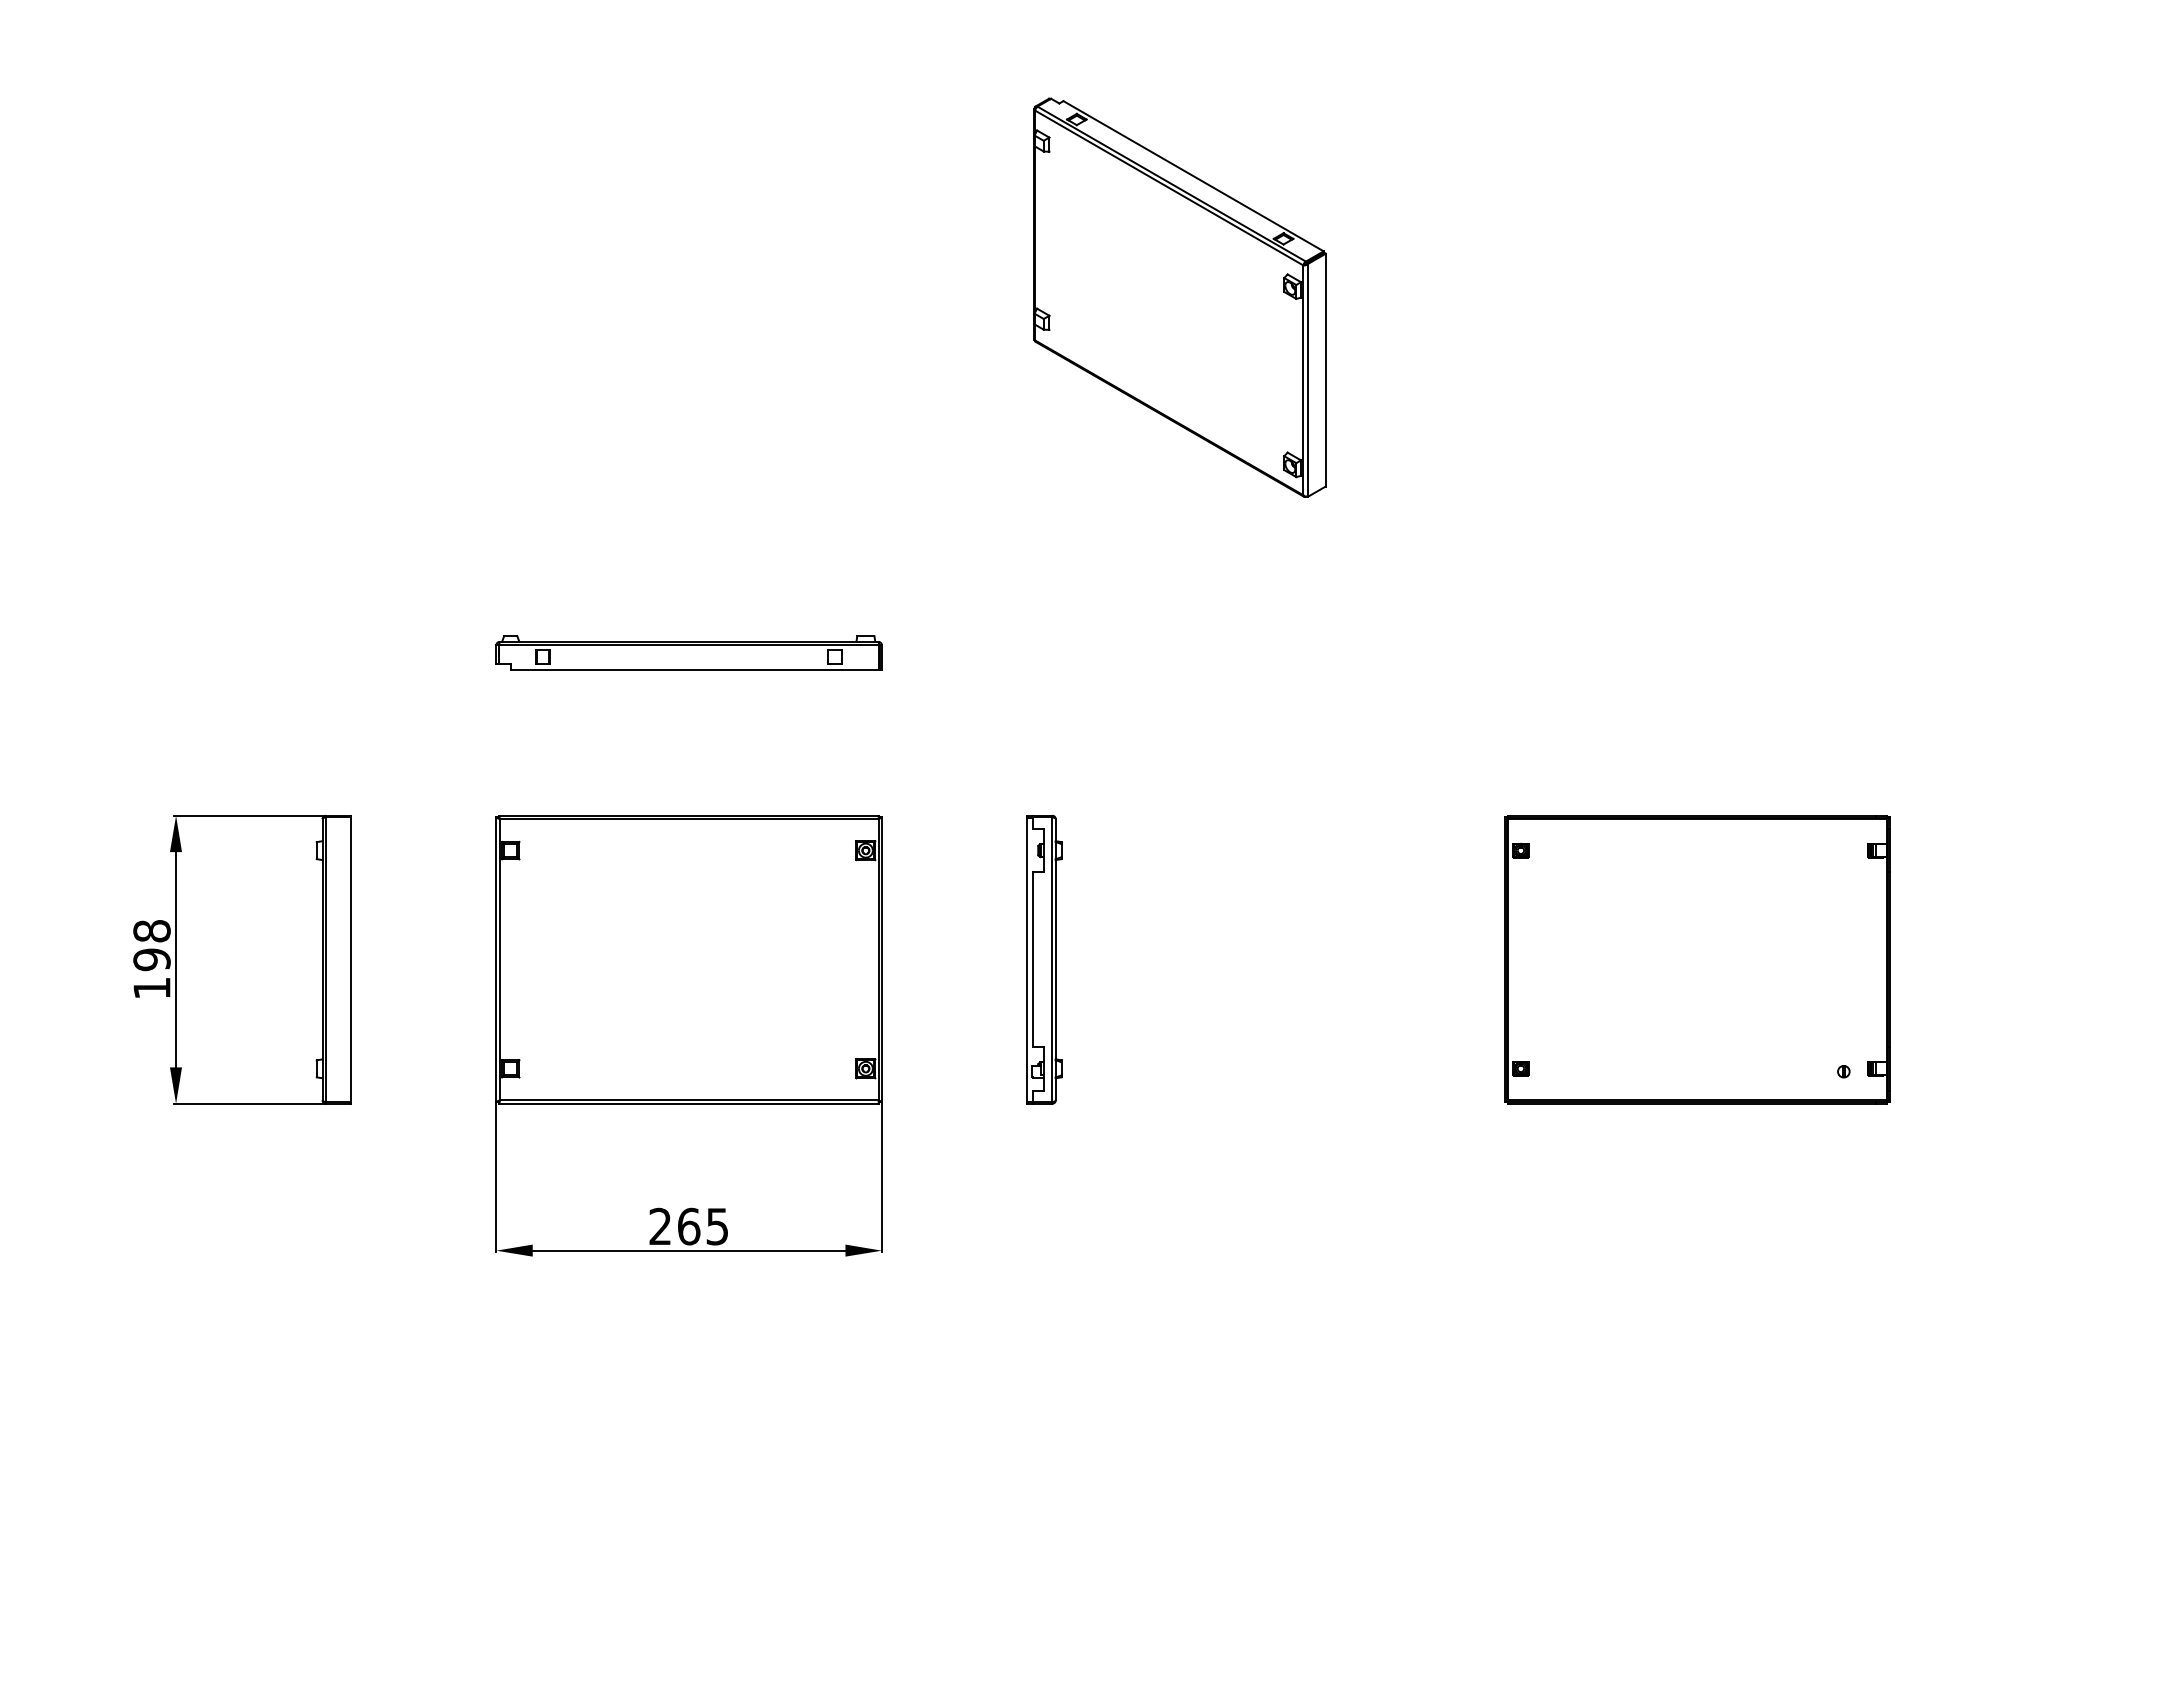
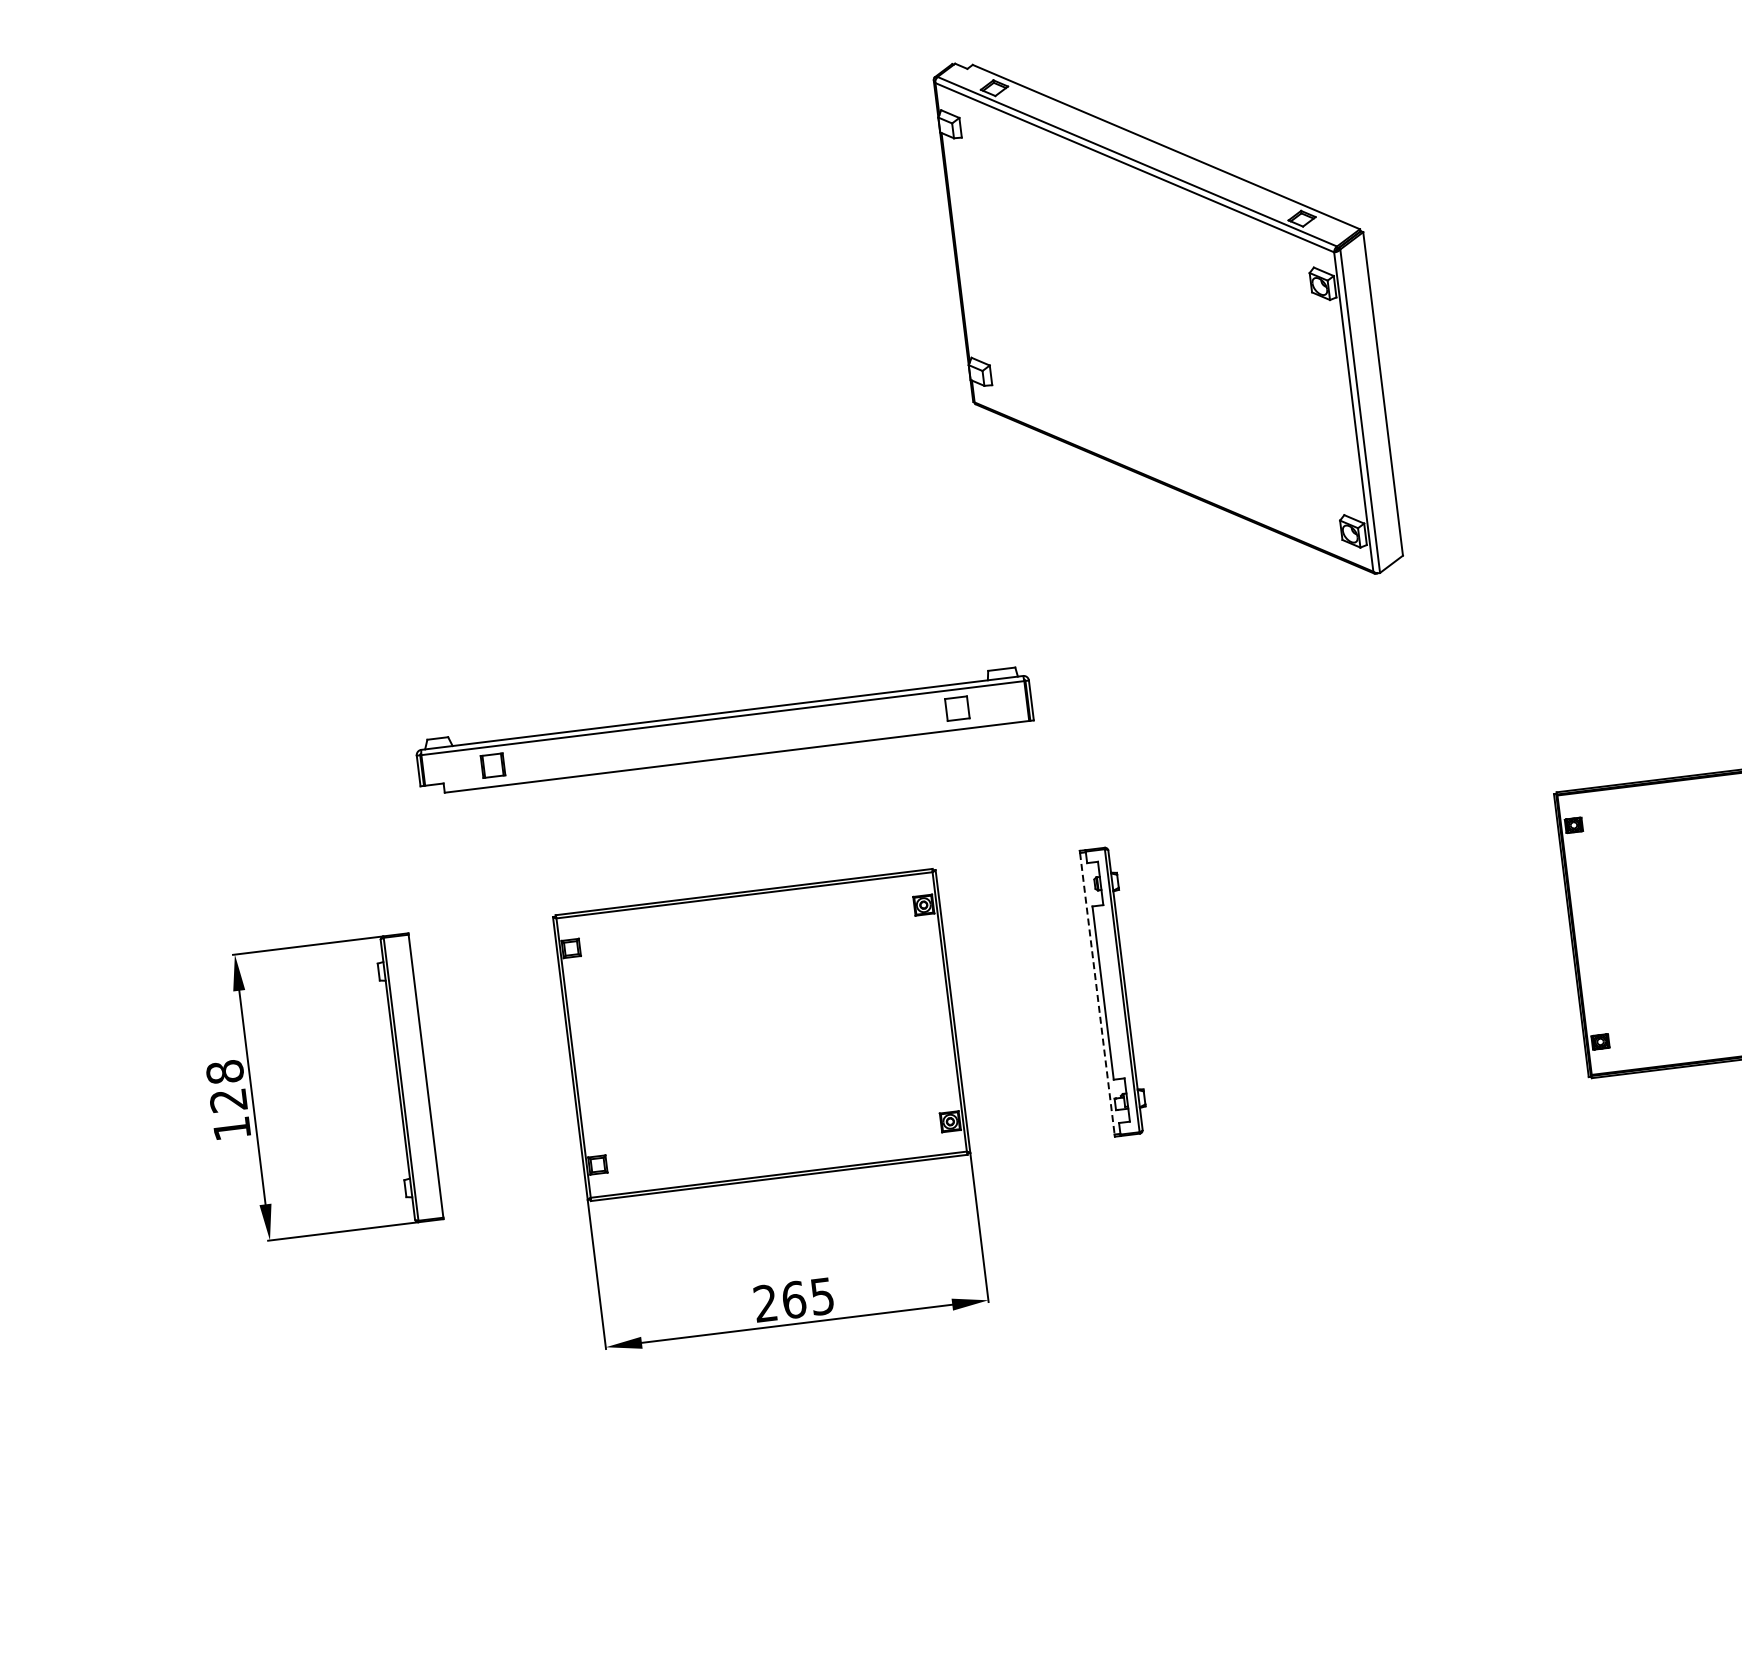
part: (1179, 297) -> (1167, 317), size x1.4
part: (688, 652) -> (723, 730), size x1.6
text: (151, 959) -> (228, 1100), 198 -> 128
line: (1027, 959) -> (1097, 993), solid -> dashed

